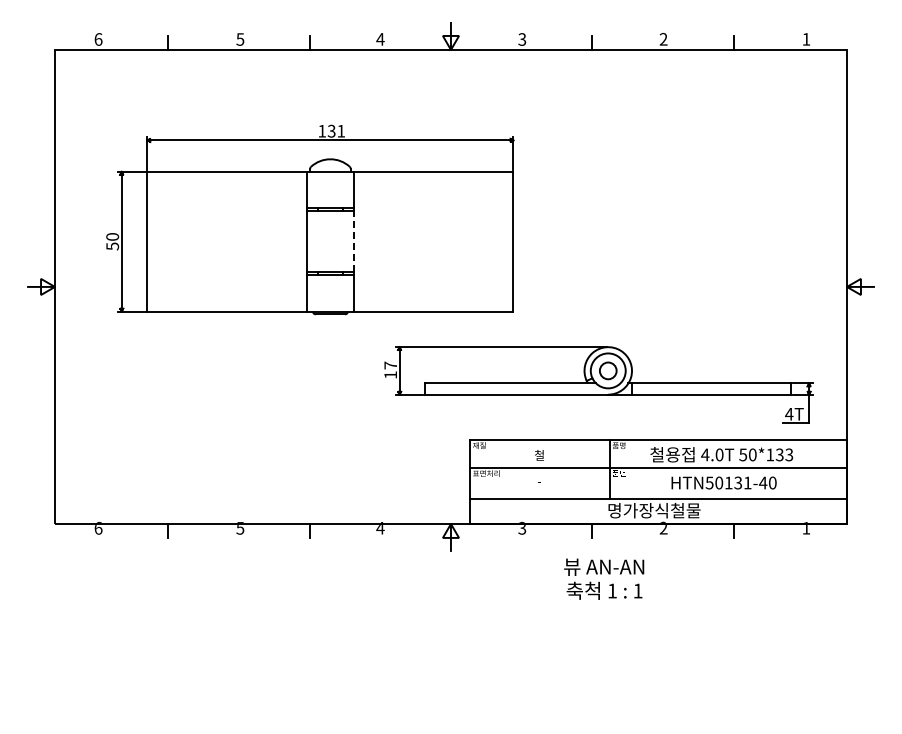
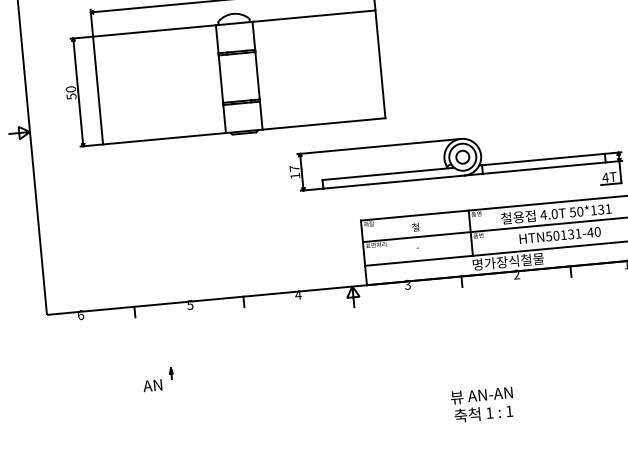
line: (354, 241) -> (257, 75), dashed -> solid
text: (789, 454) -> (608, 208), 50*133 -> 50*131
text: (604, 578) -> (482, 404), moved
part: (190, 620) -> (158, 379), added

